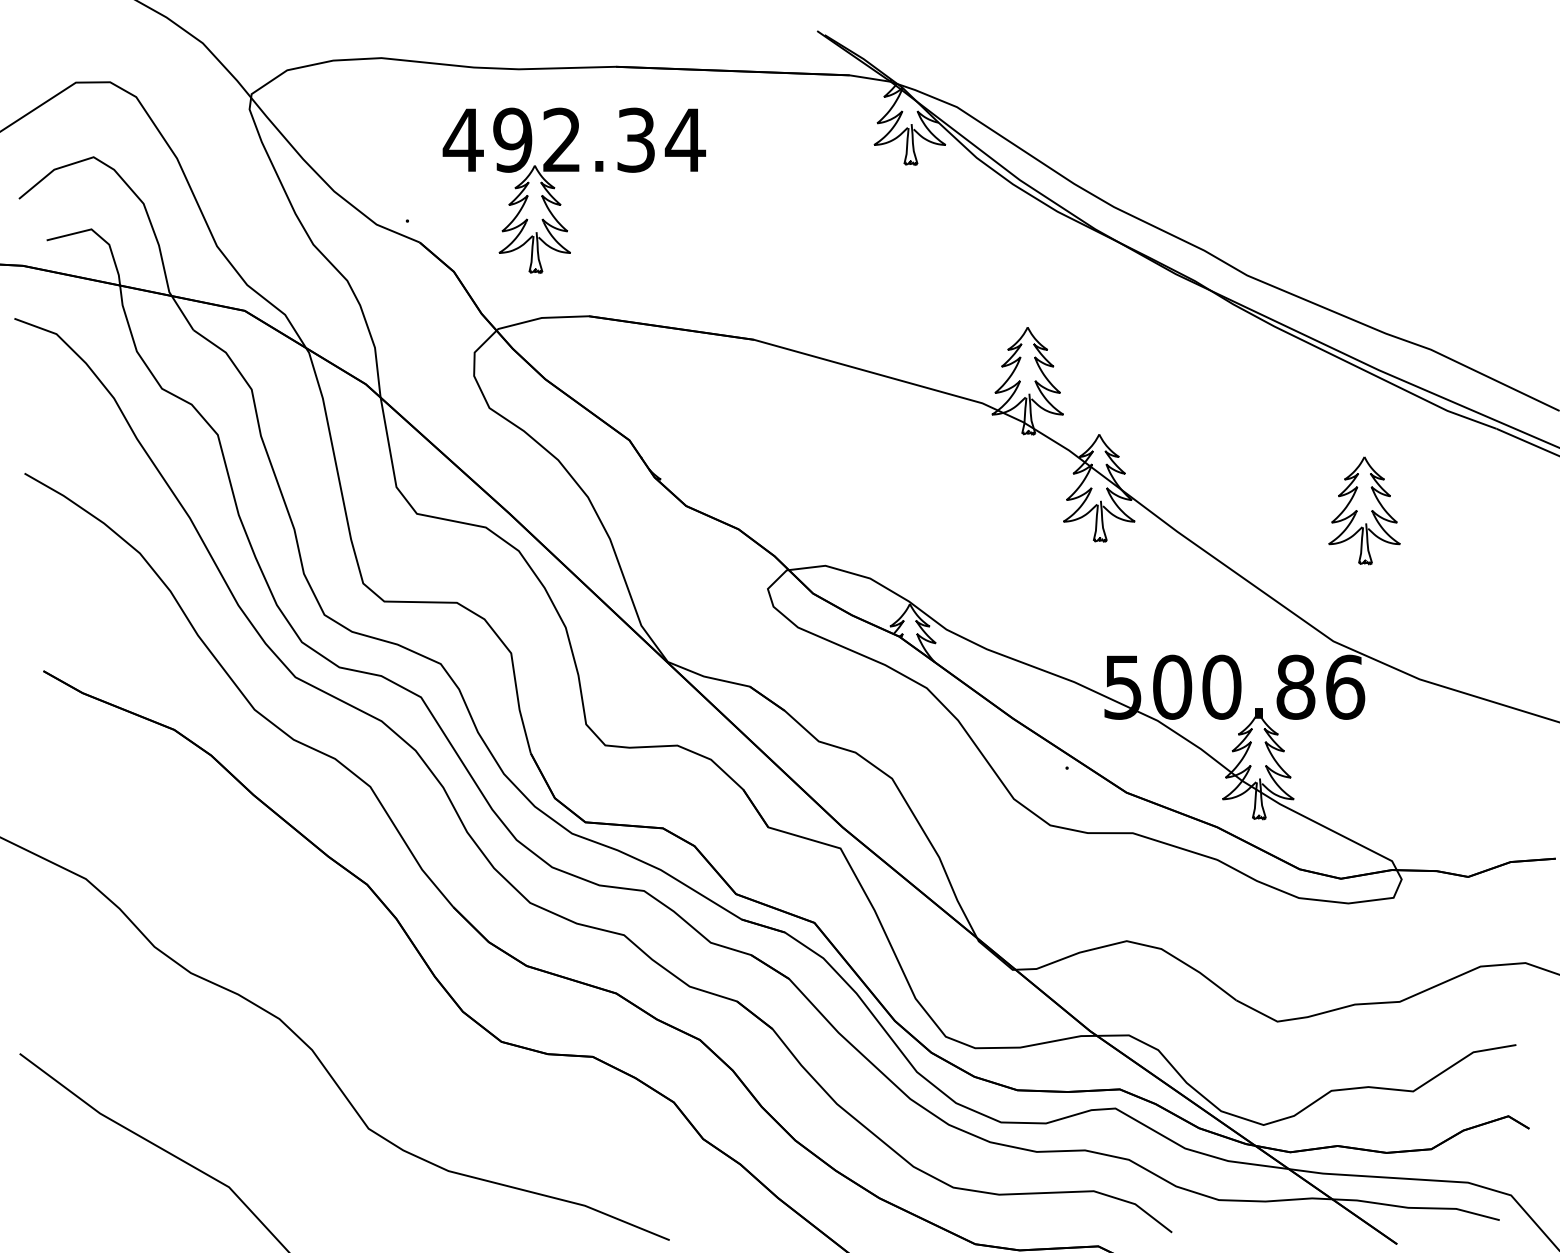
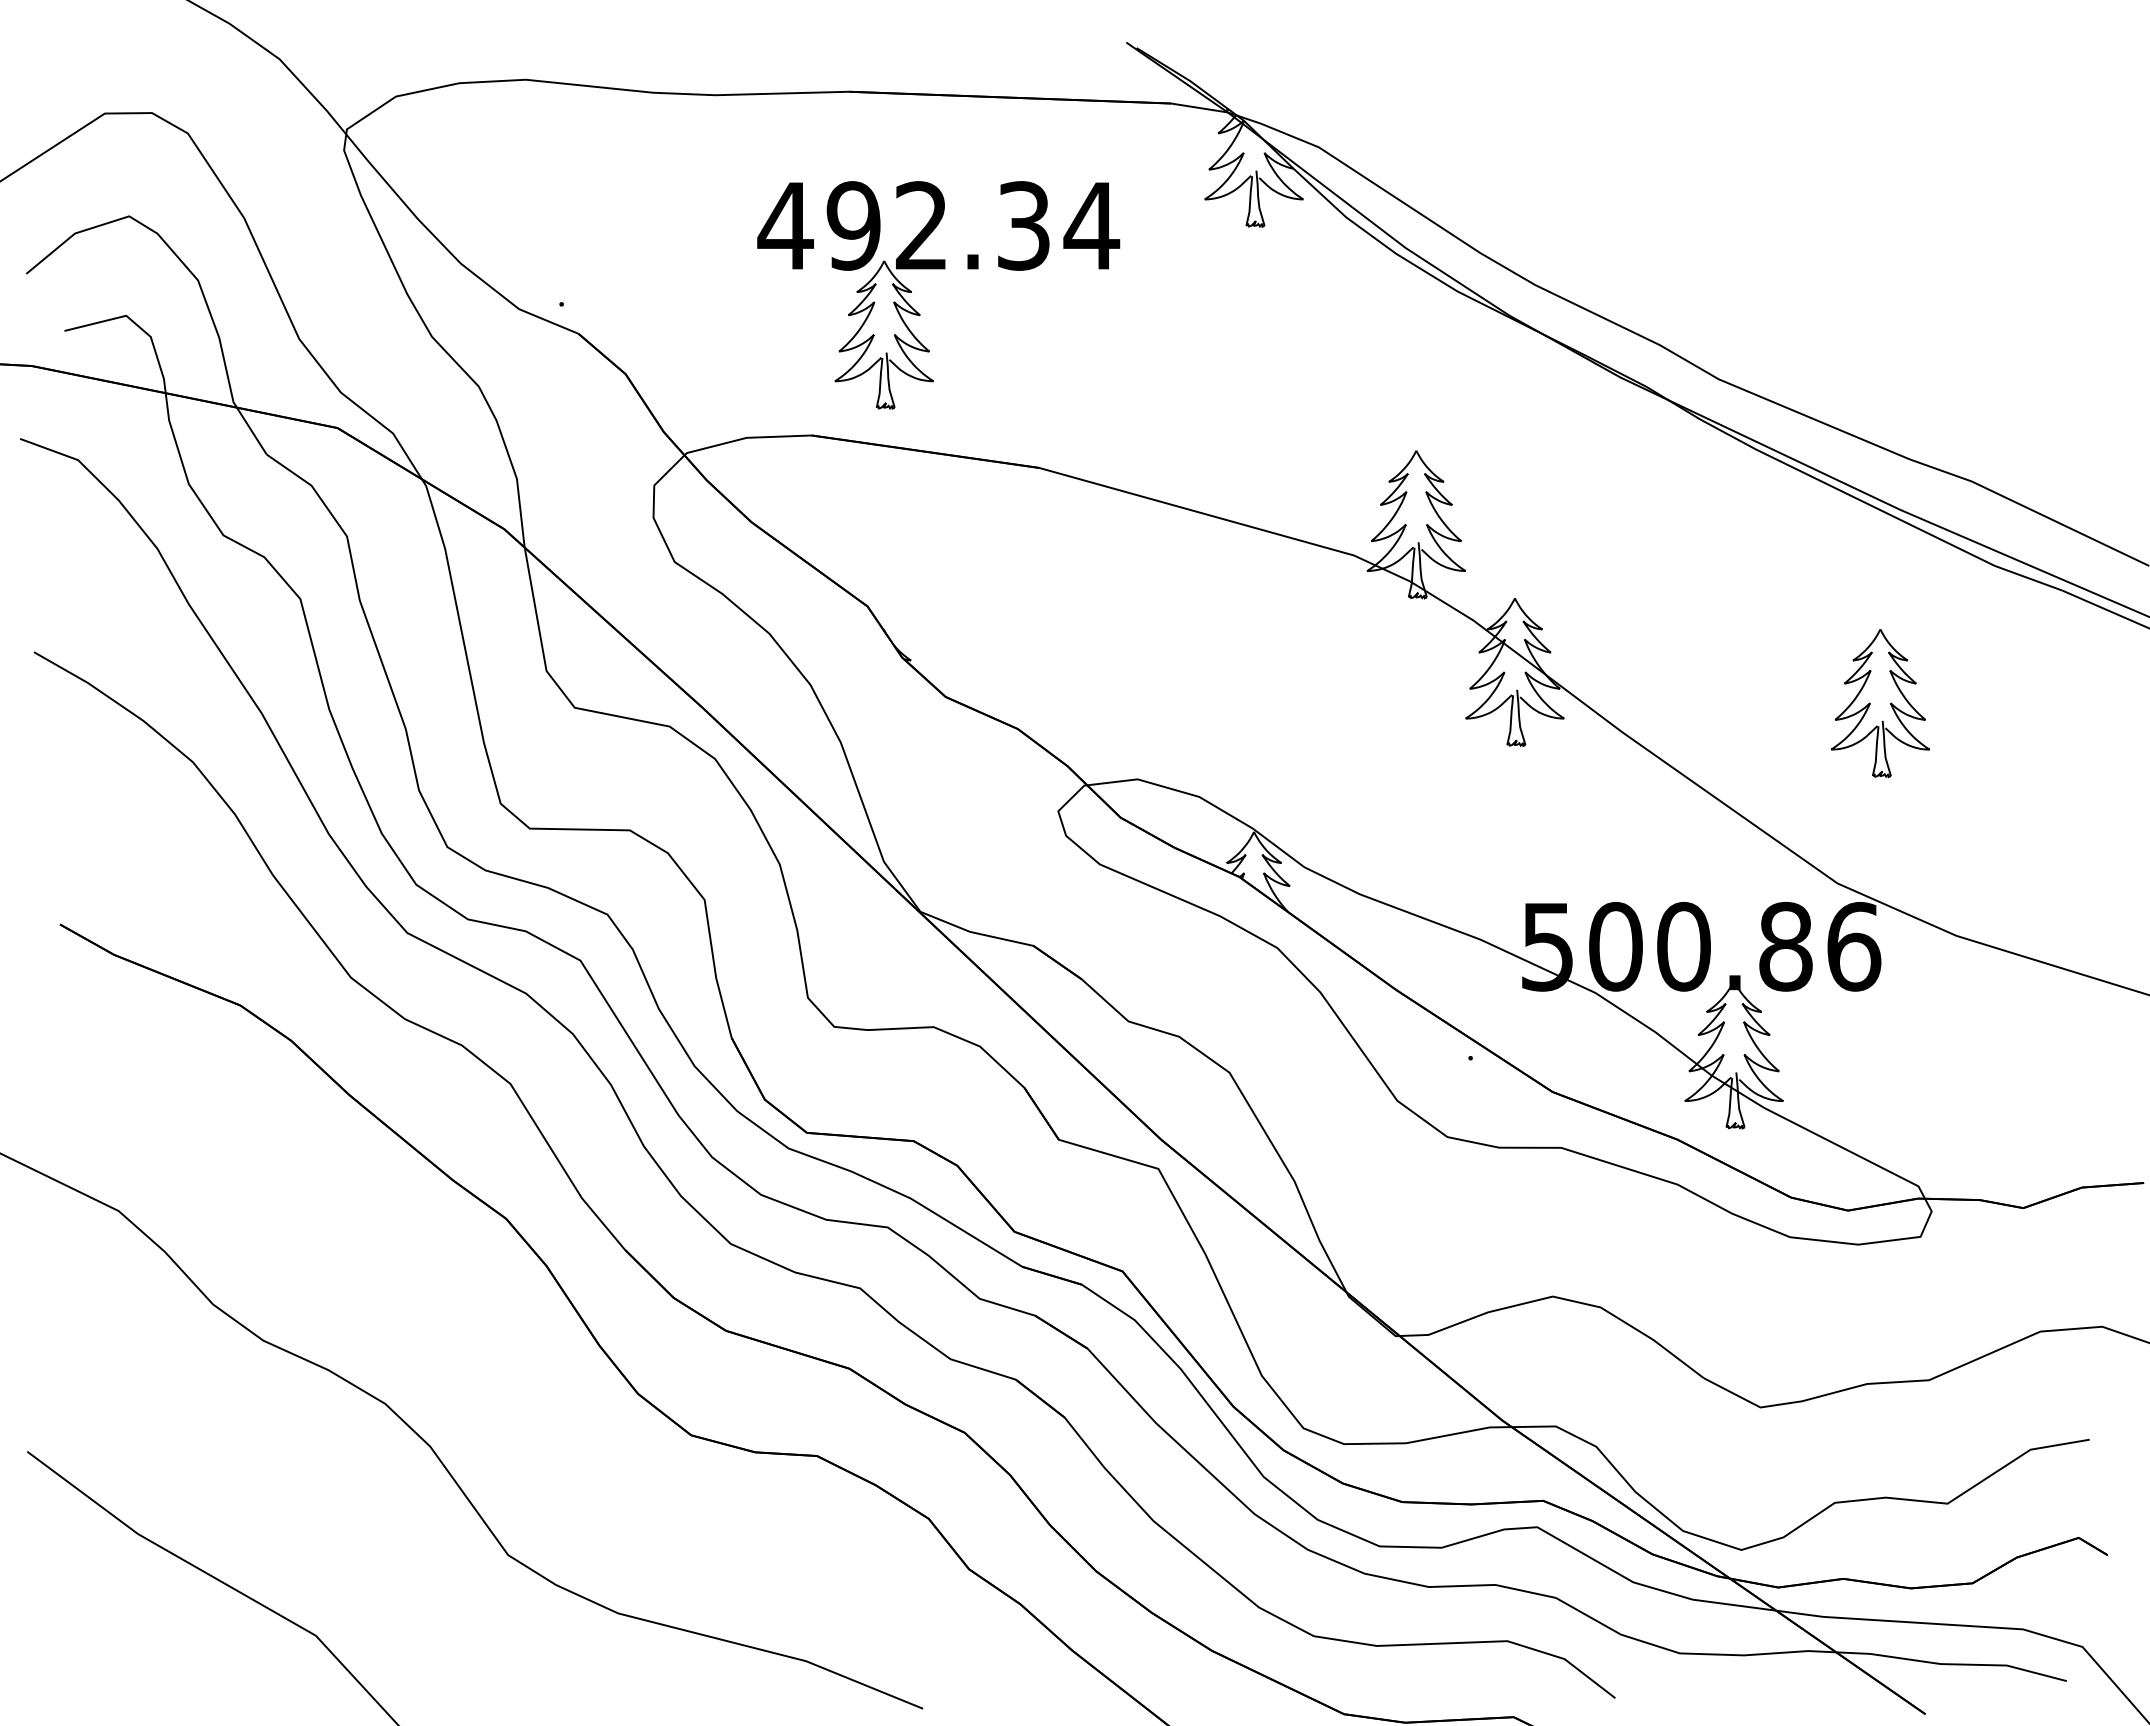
part: (574, 171) -> (938, 269), moved

